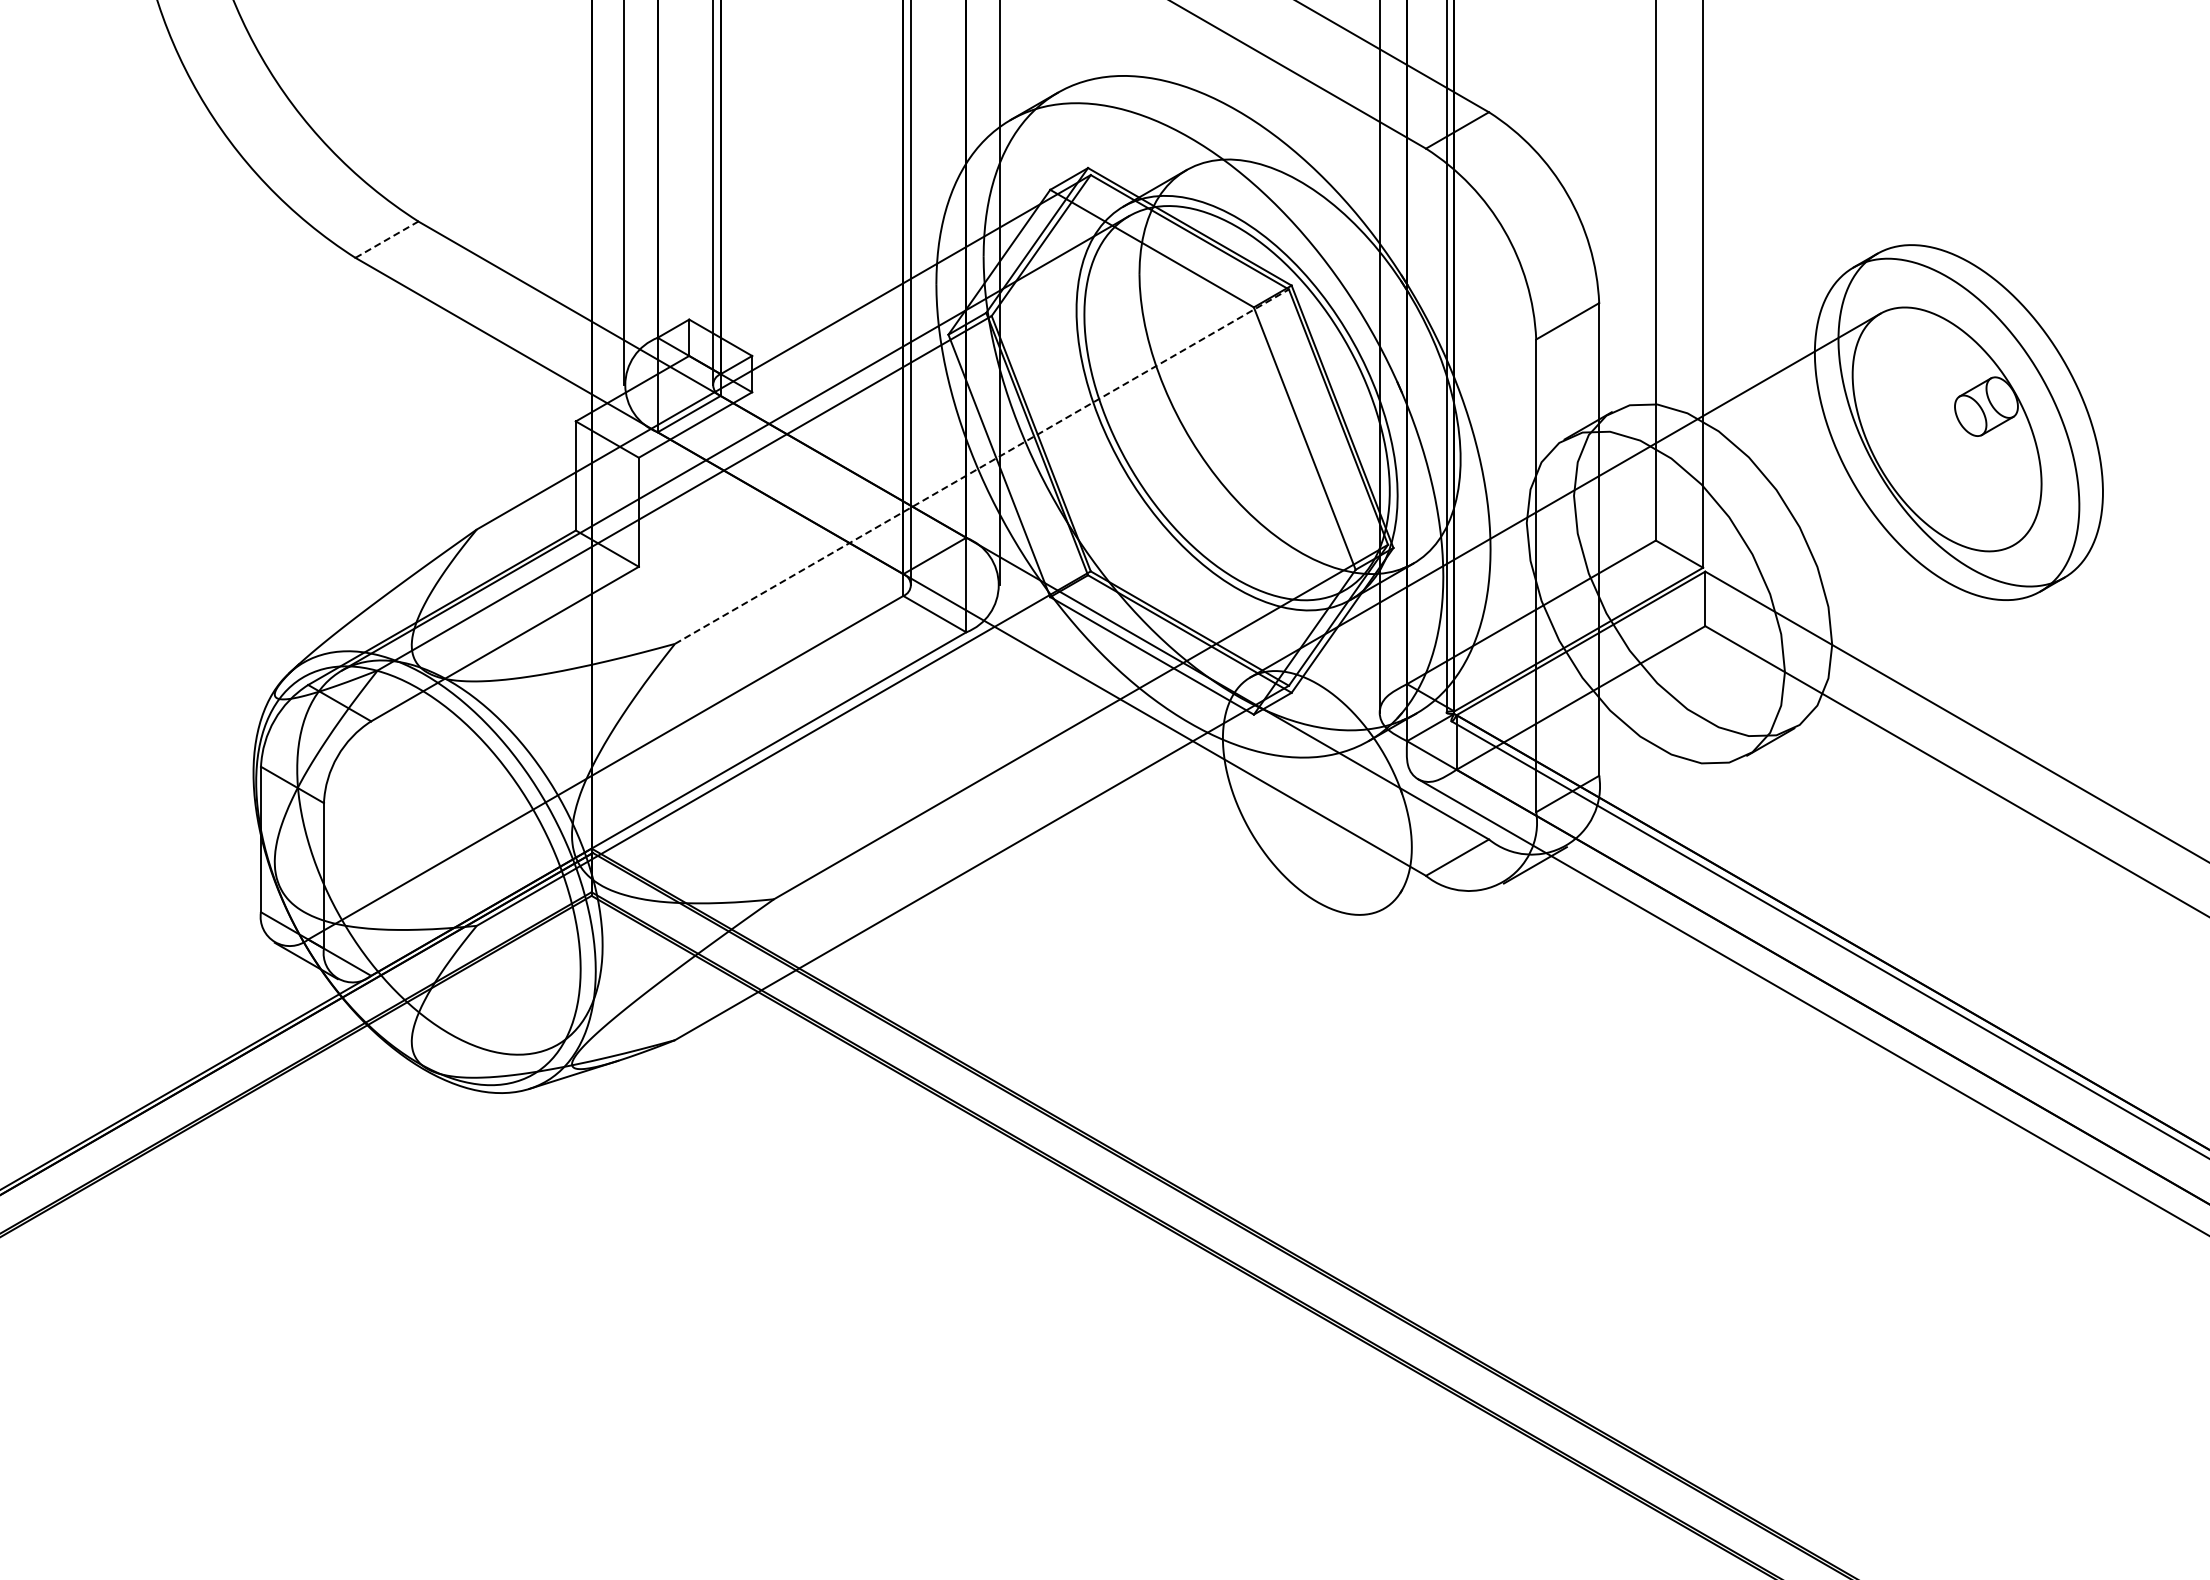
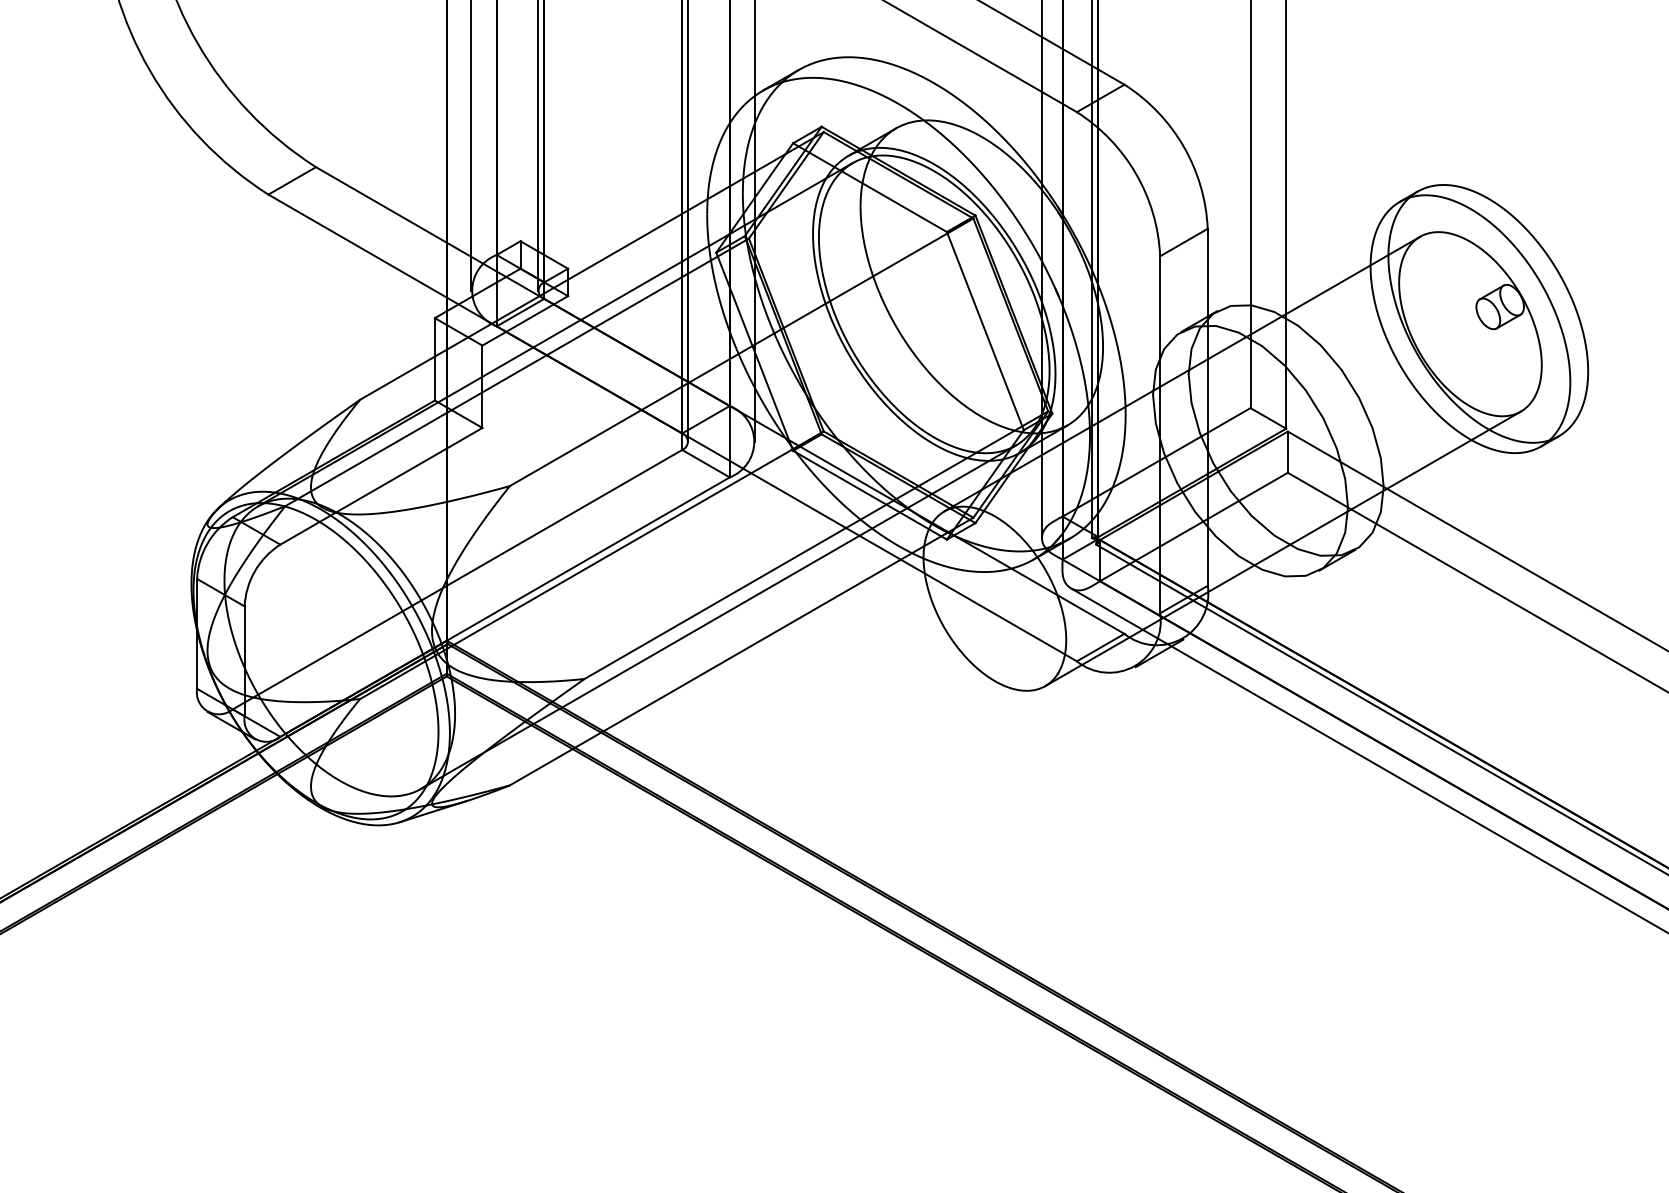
line: (387, 239) -> (292, 180), dashed -> solid
line: (982, 466) -> (741, 352), dashed -> solid
line: (1698, 726) -> (1282, 548), added
line: (951, 817) -> (718, 617), added

